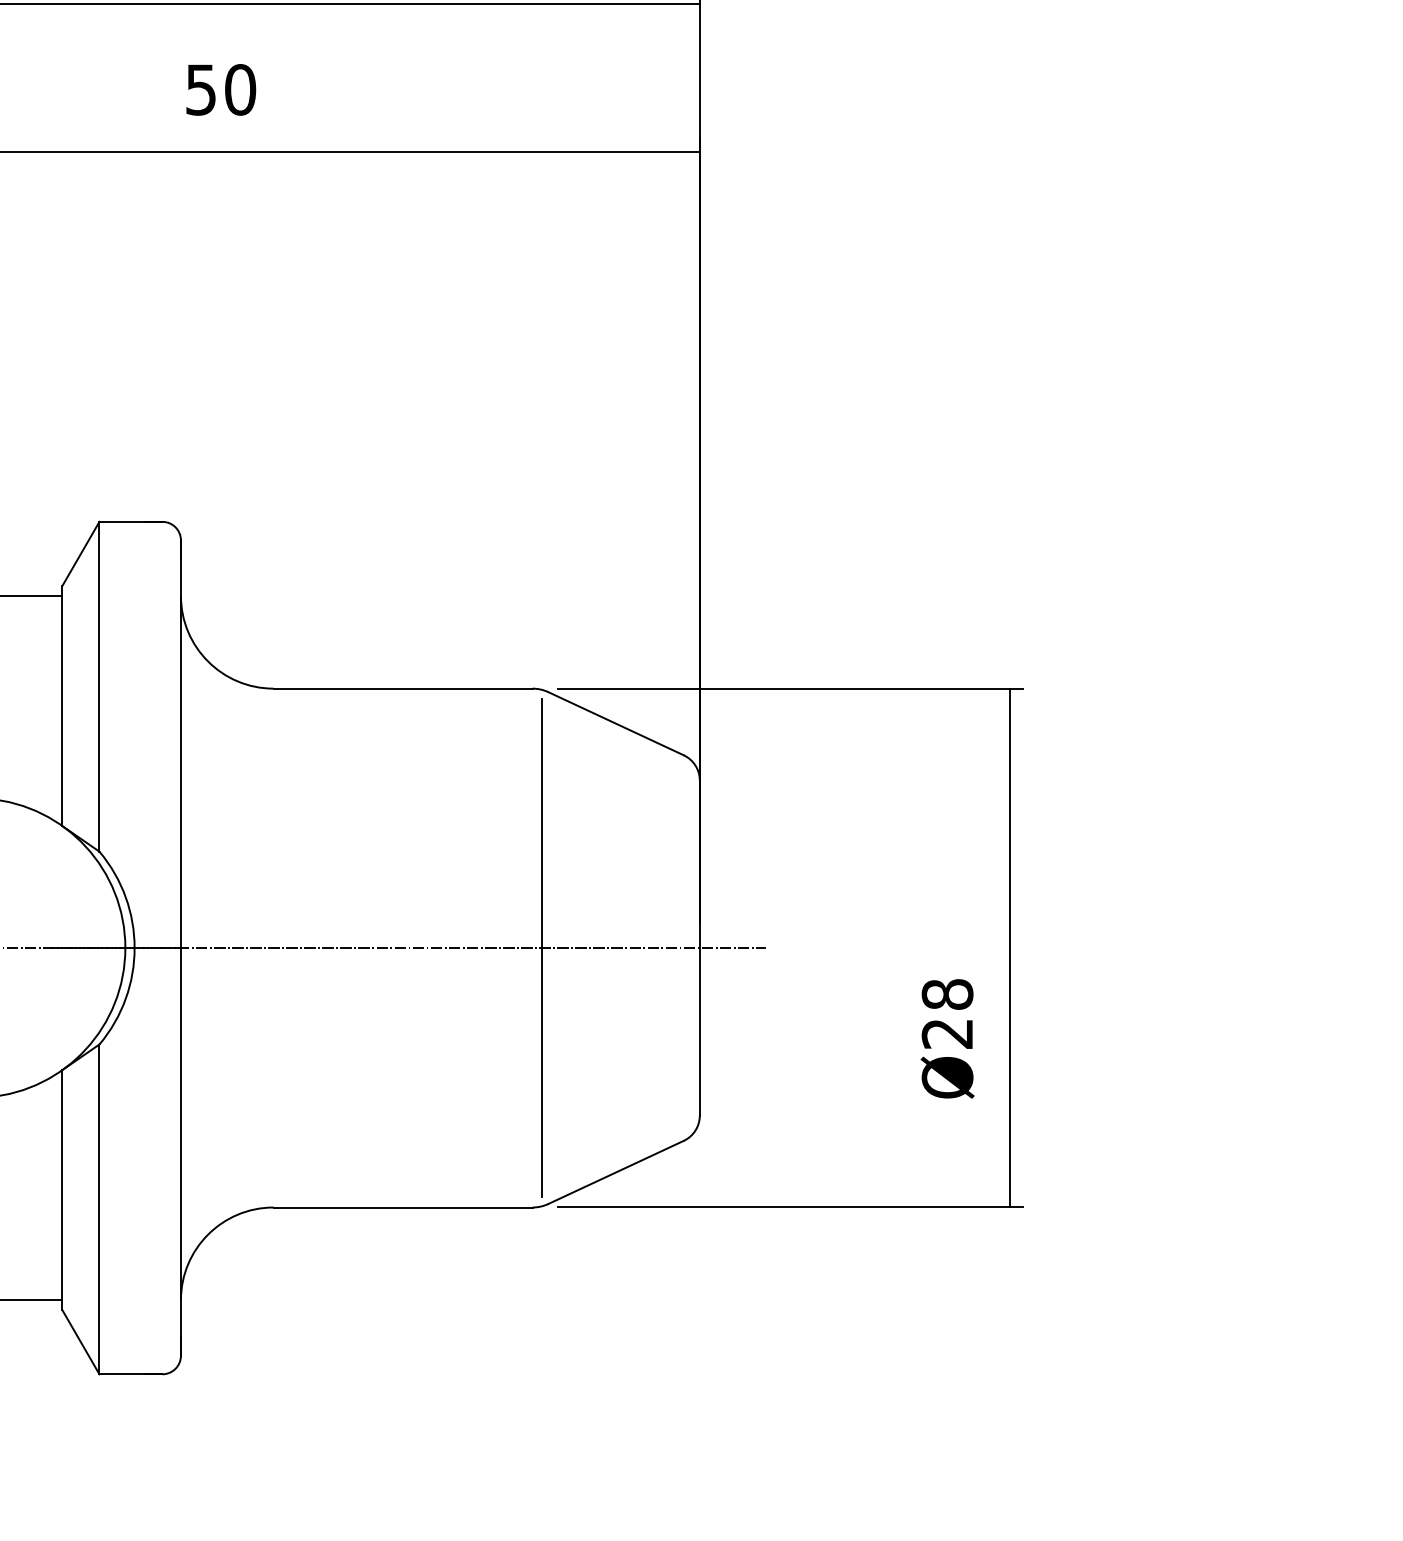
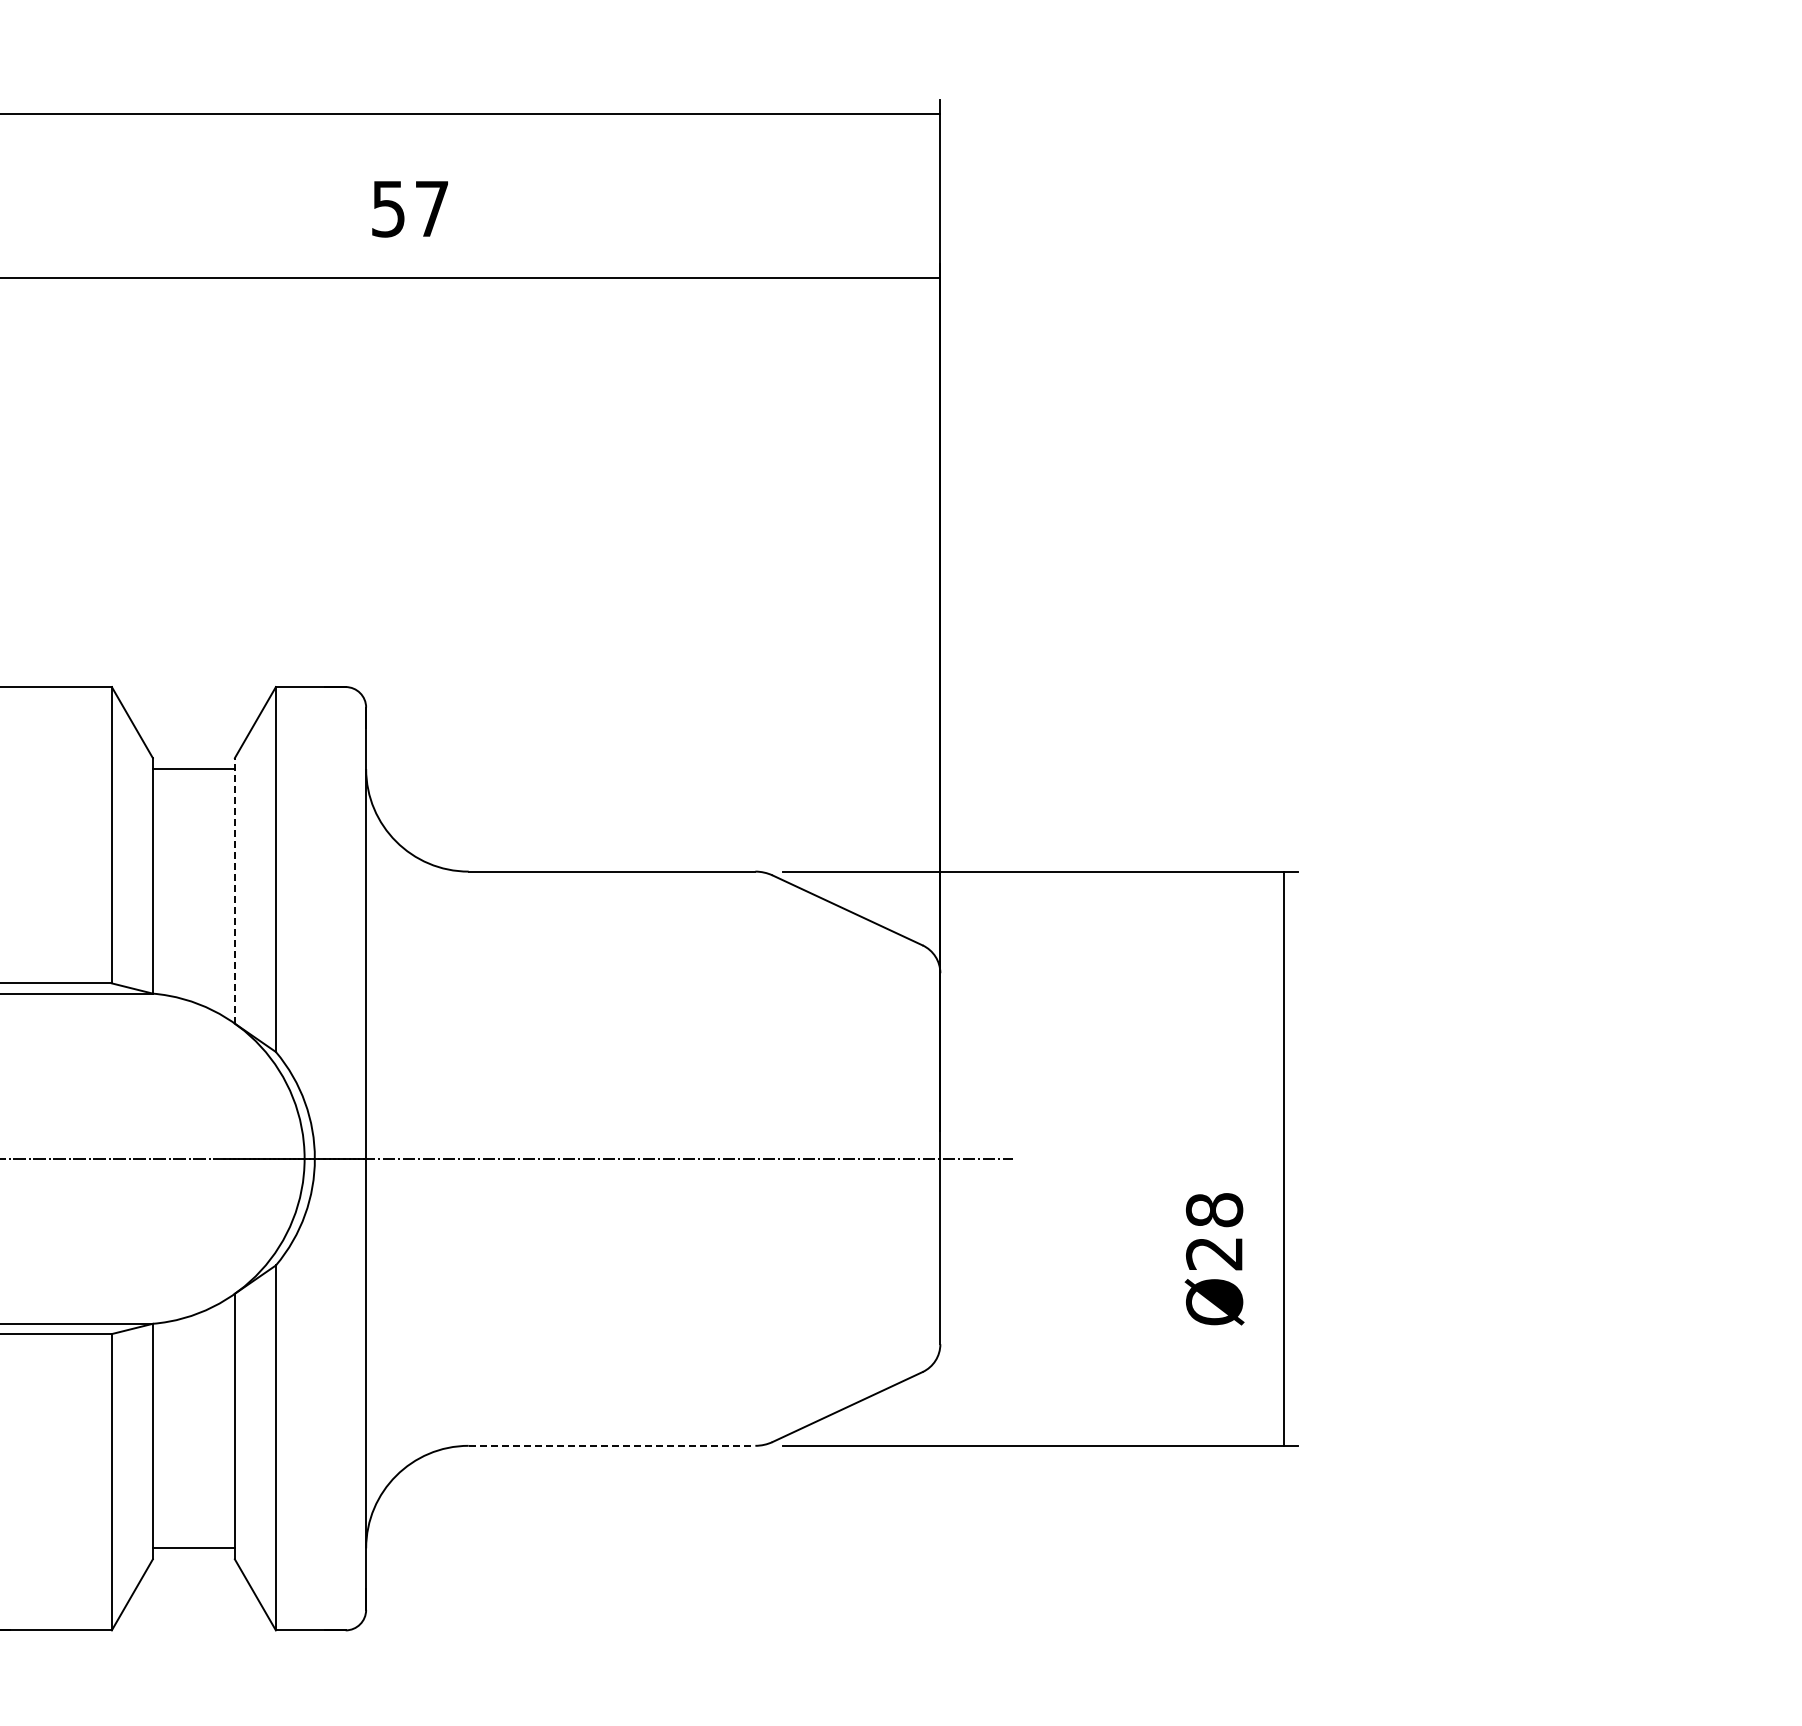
text: (240, 89) -> (432, 208), 50 -> 57
line: (61, 705) -> (234, 890), solid -> dashed
line: (542, 946) -> (766, 1157), removed
line: (403, 1207) -> (612, 1445), solid -> dashed

